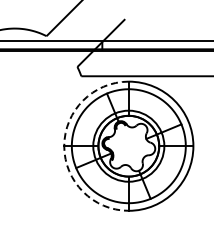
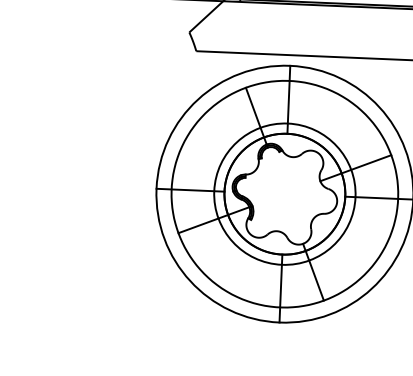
arc: (64, 146) -> (157, 189), dashed -> solid

